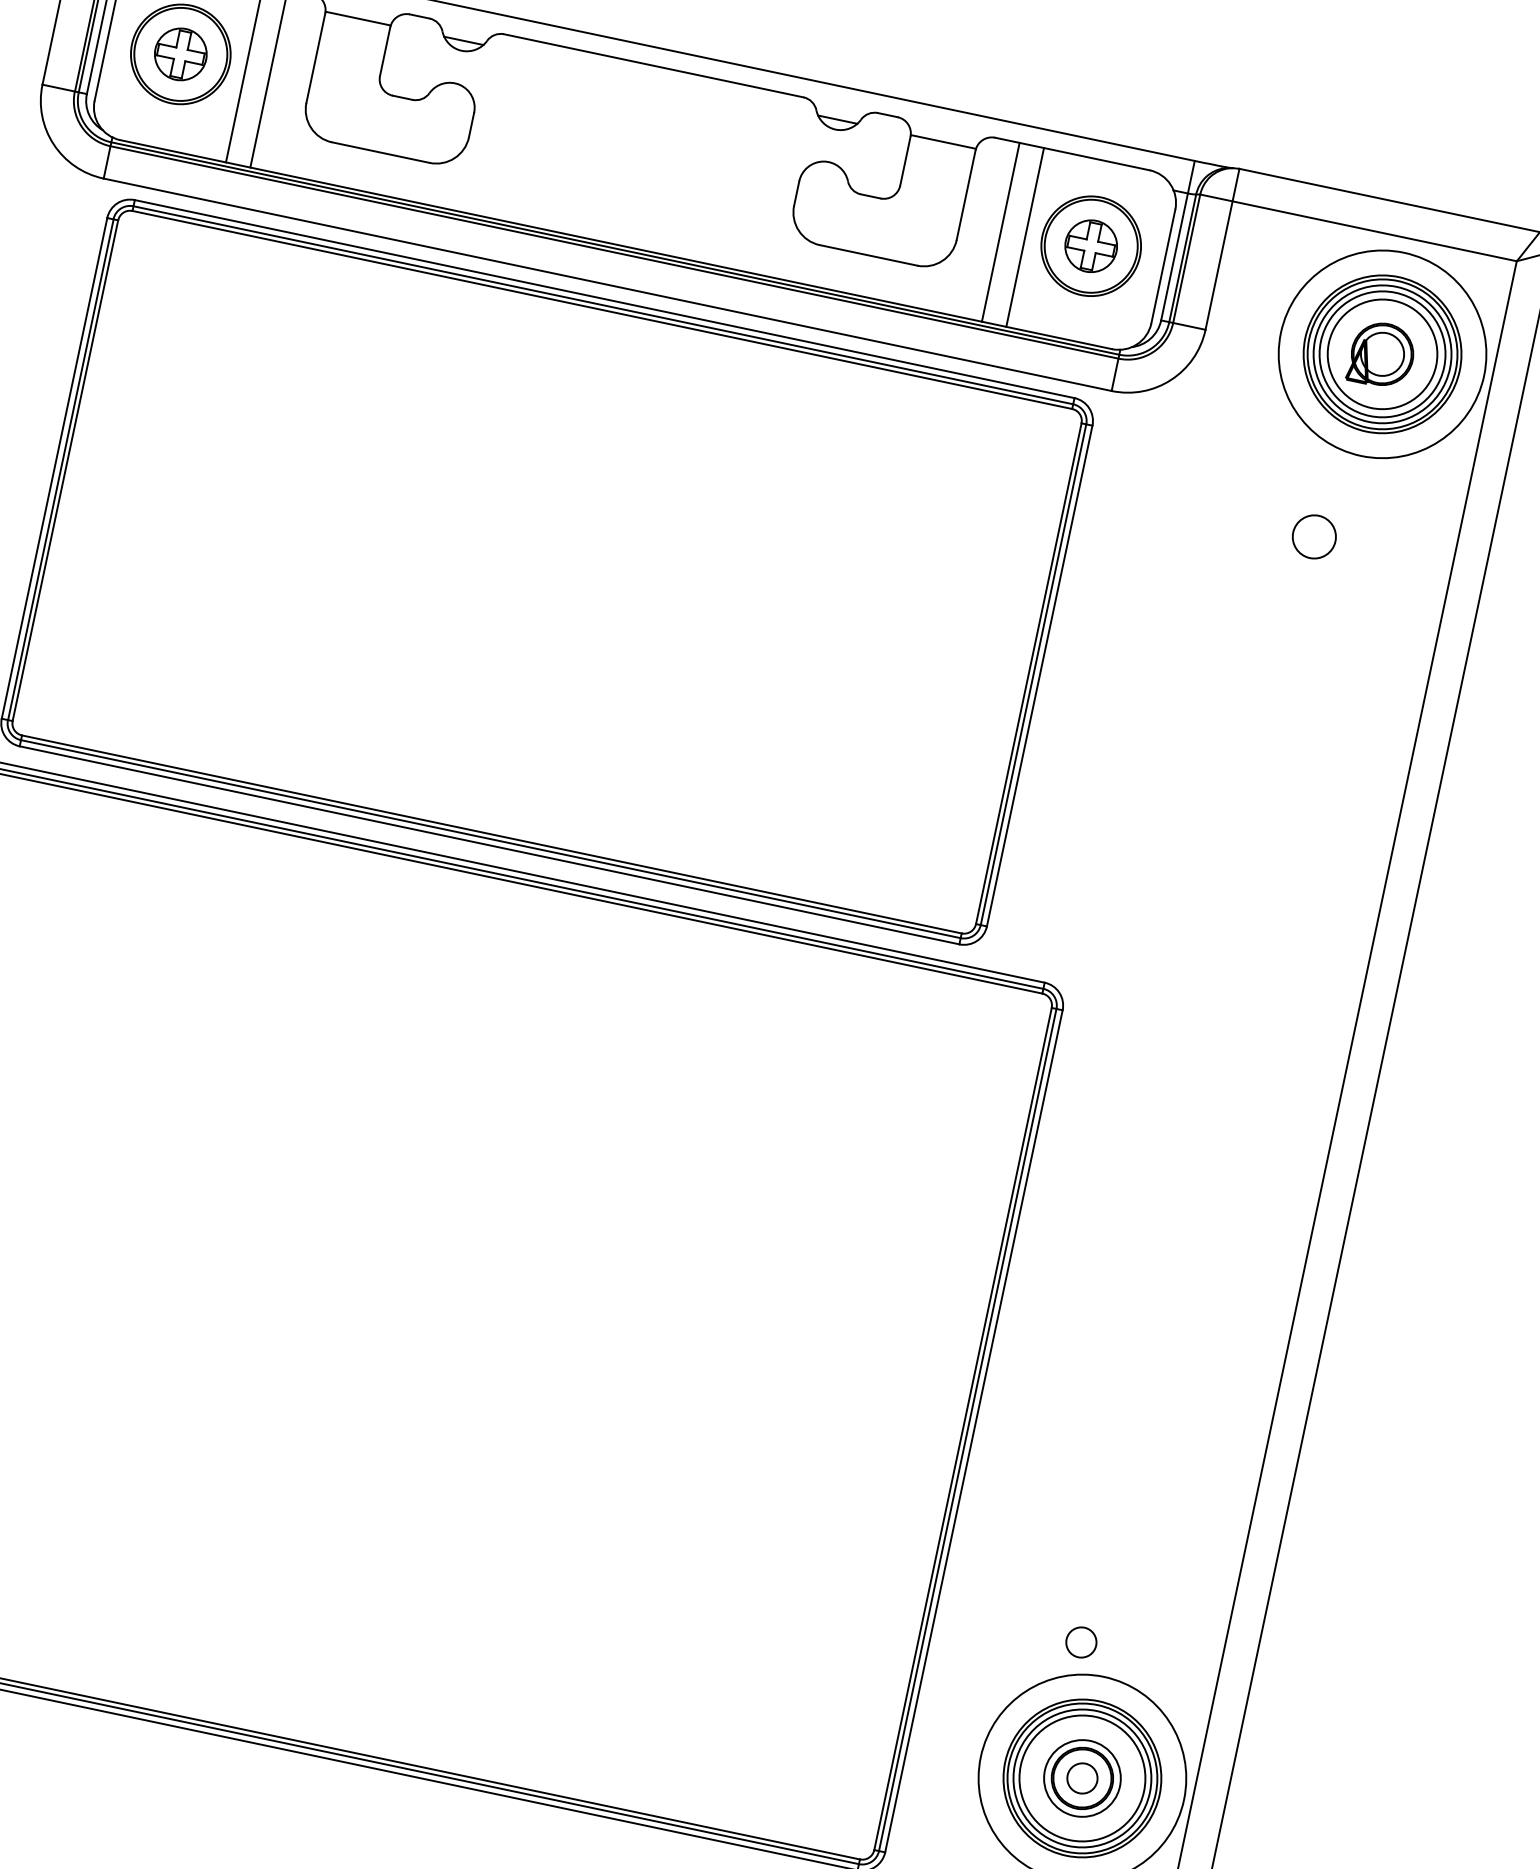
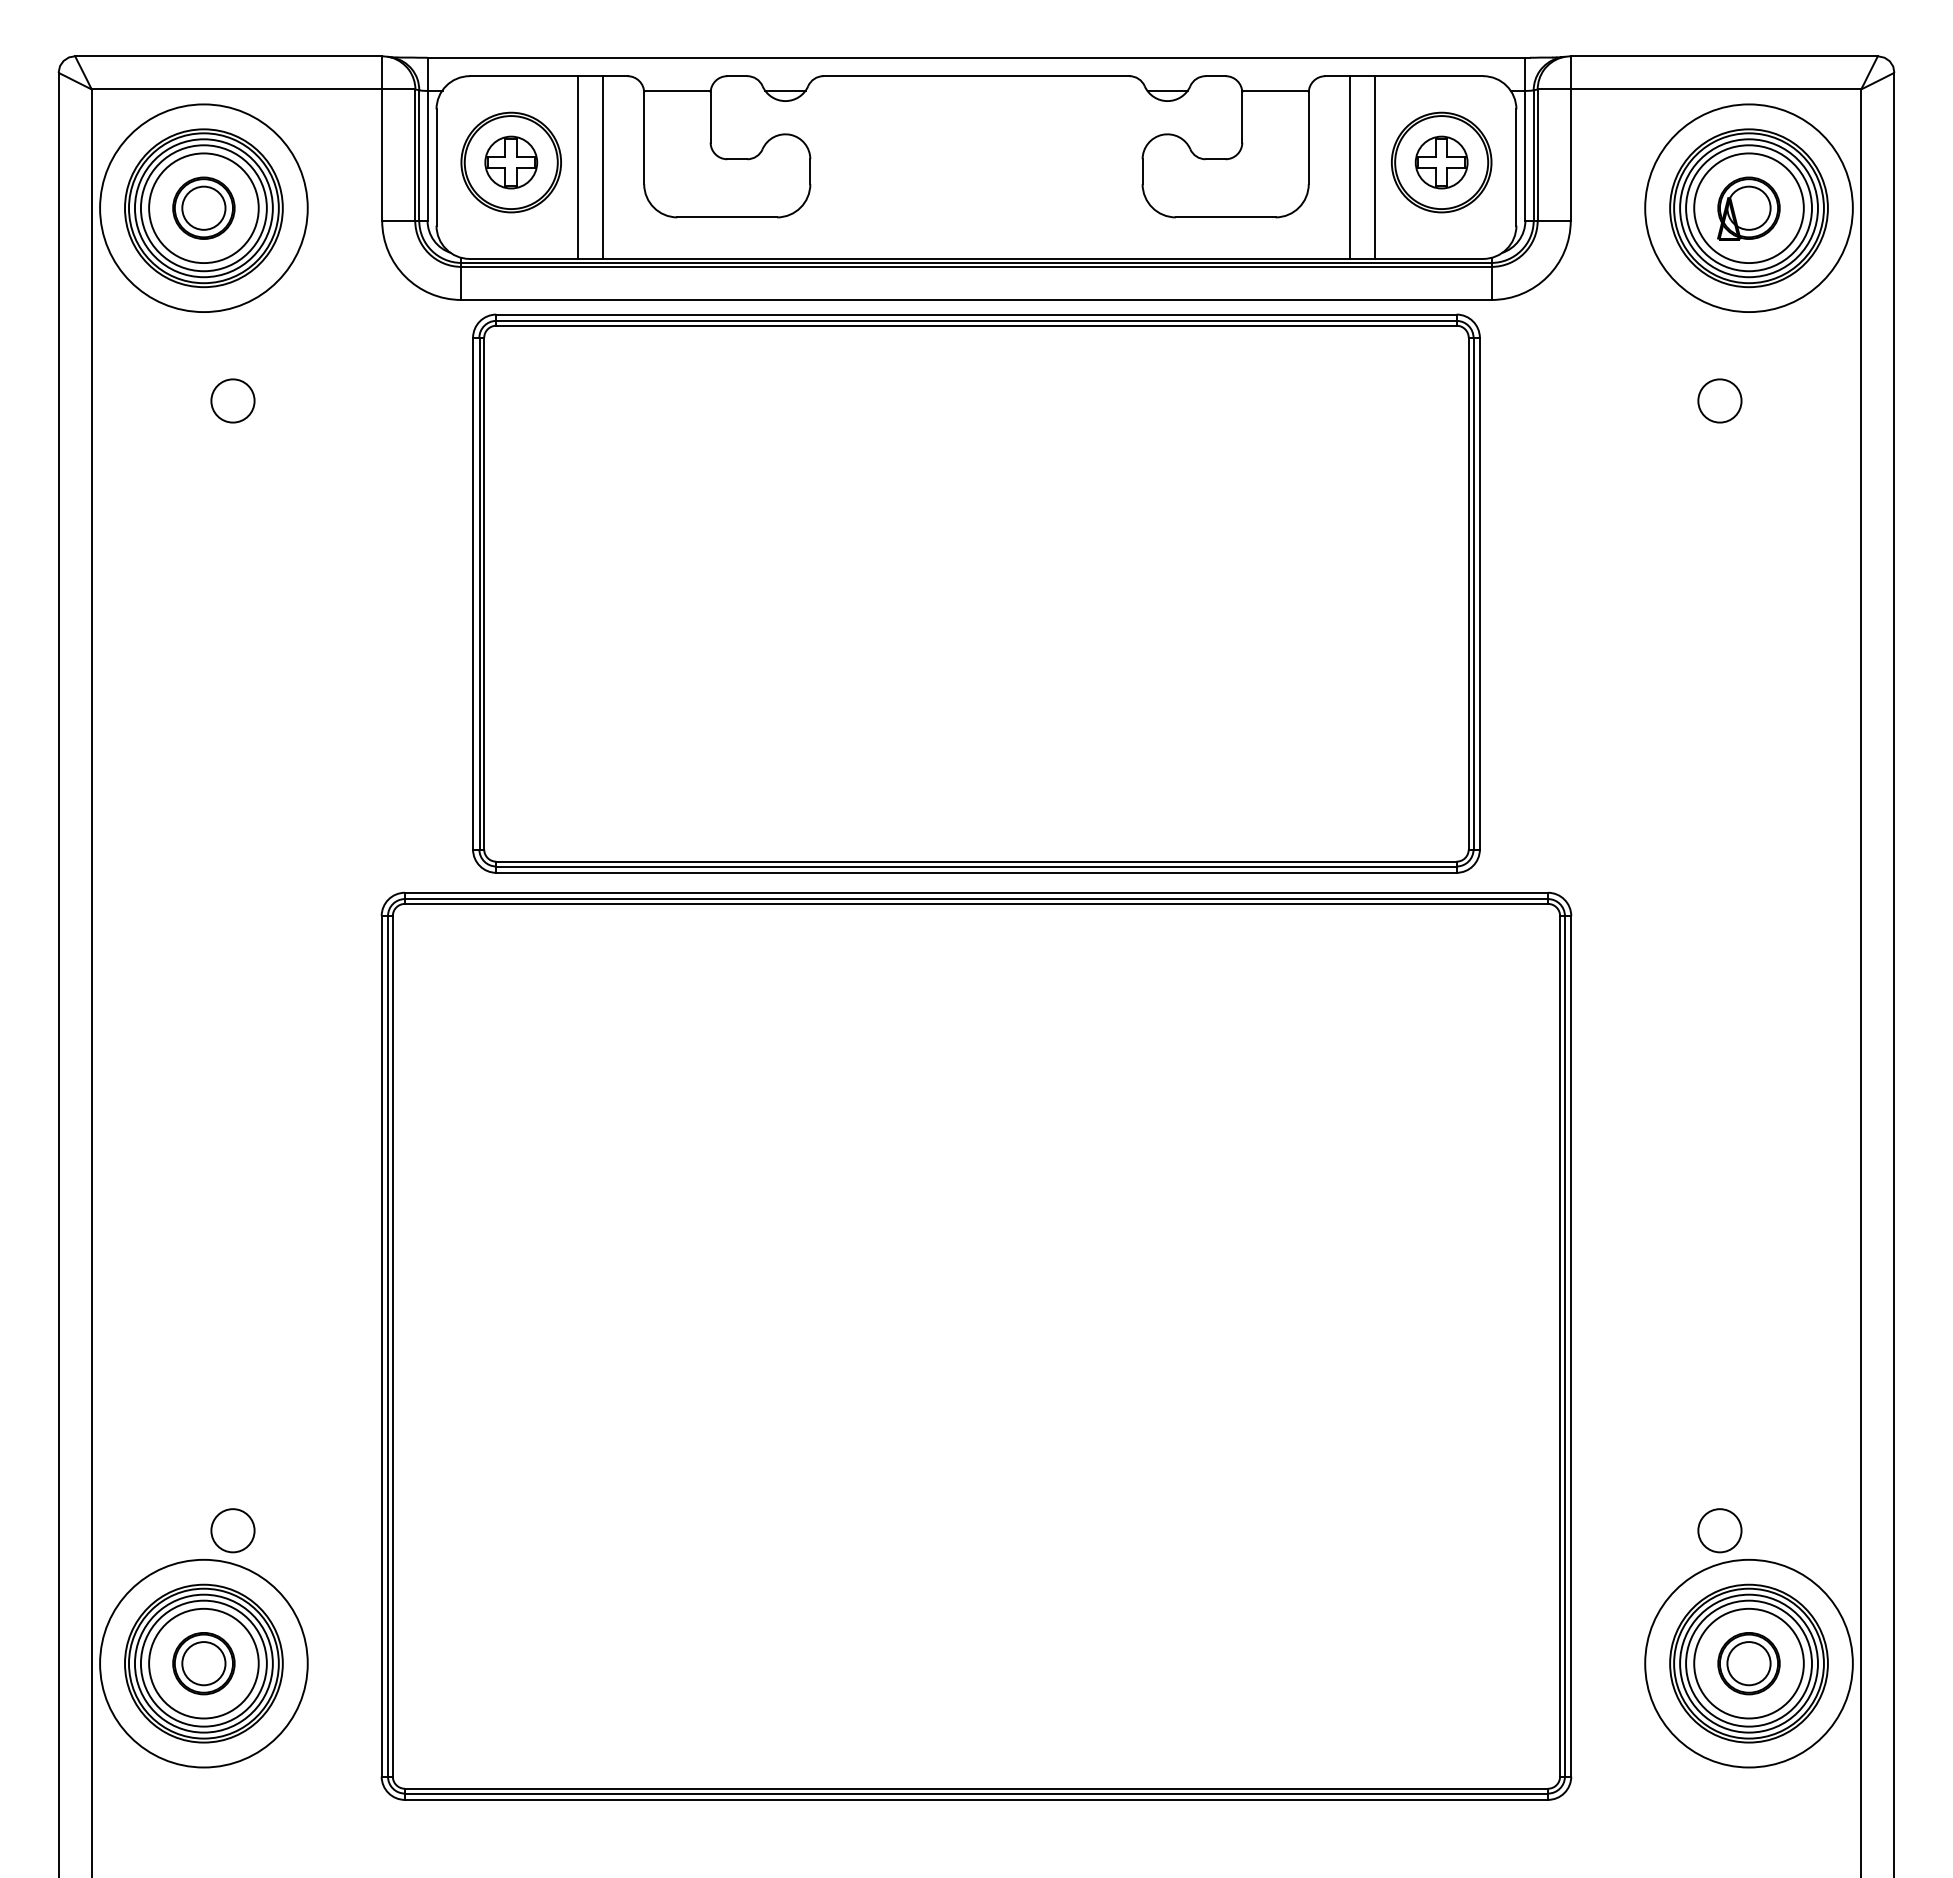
circle: (1081, 1642) -> (1719, 1530), size x1.43
circle: (1081, 1778) -> (1748, 1663), size x1.43
circle: (1081, 1778) -> (1748, 1663), size x1.43

